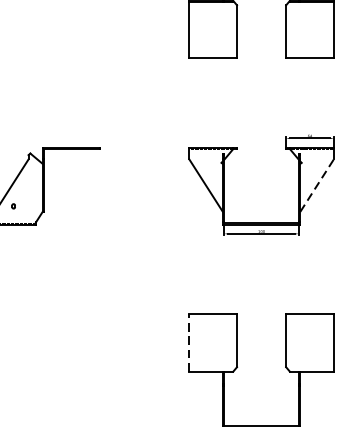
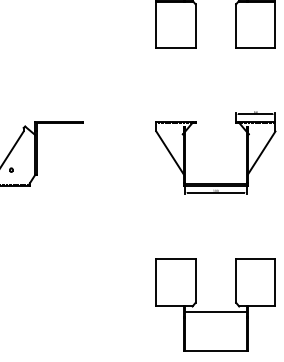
line: (316, 186) -> (261, 153), dashed -> solid
line: (189, 342) -> (156, 282), dashed -> solid
line: (261, 378) -> (215, 312), added

